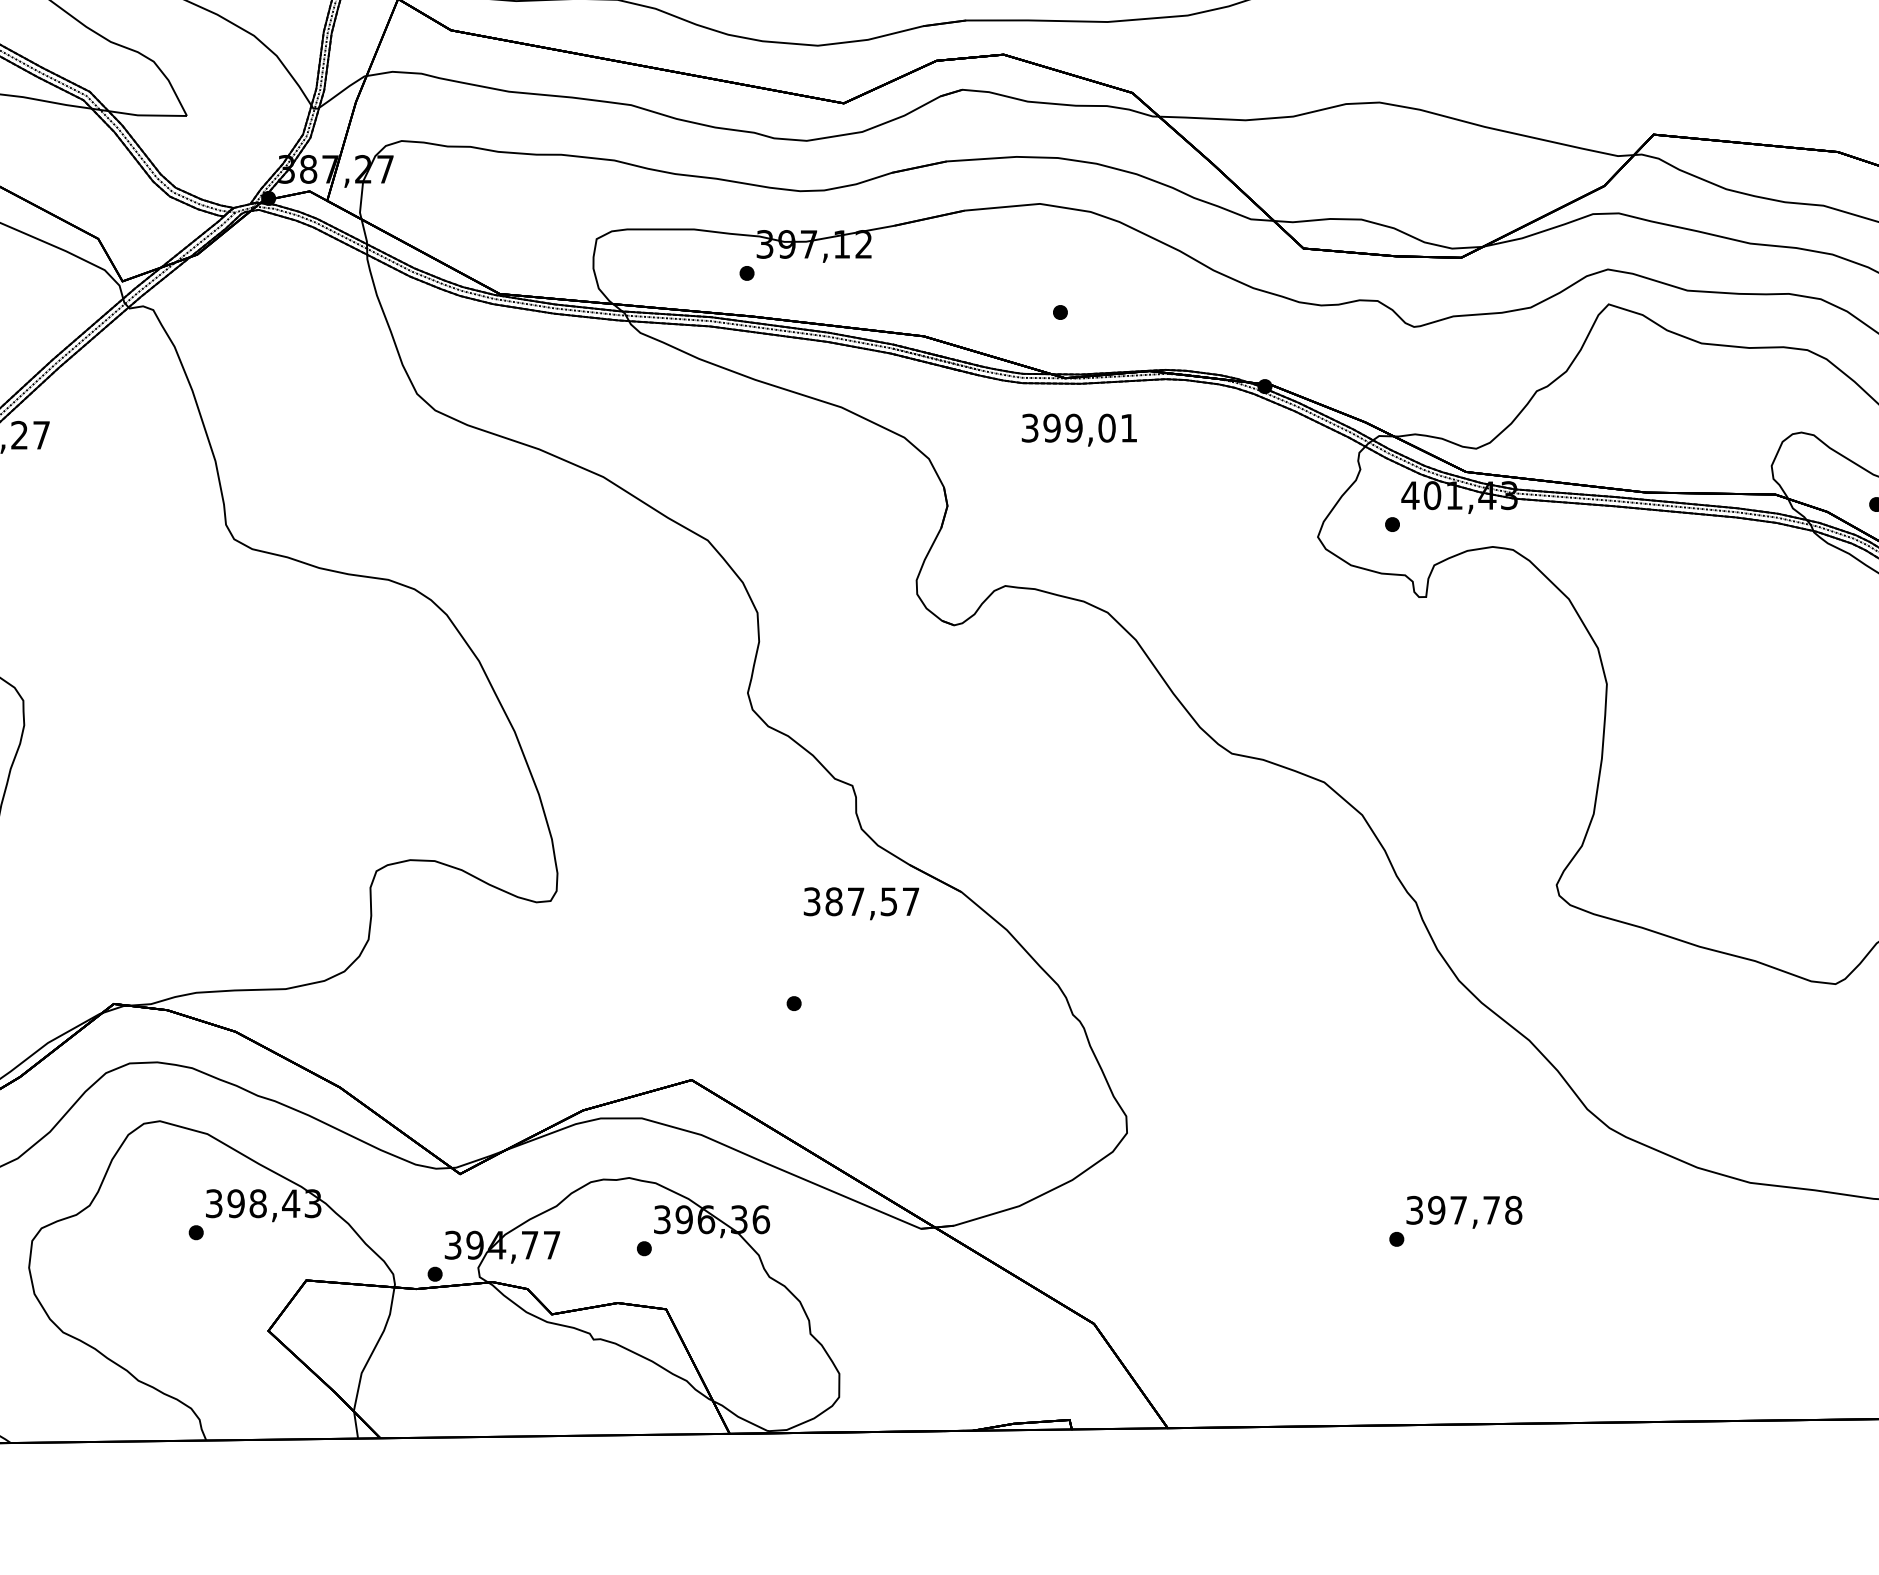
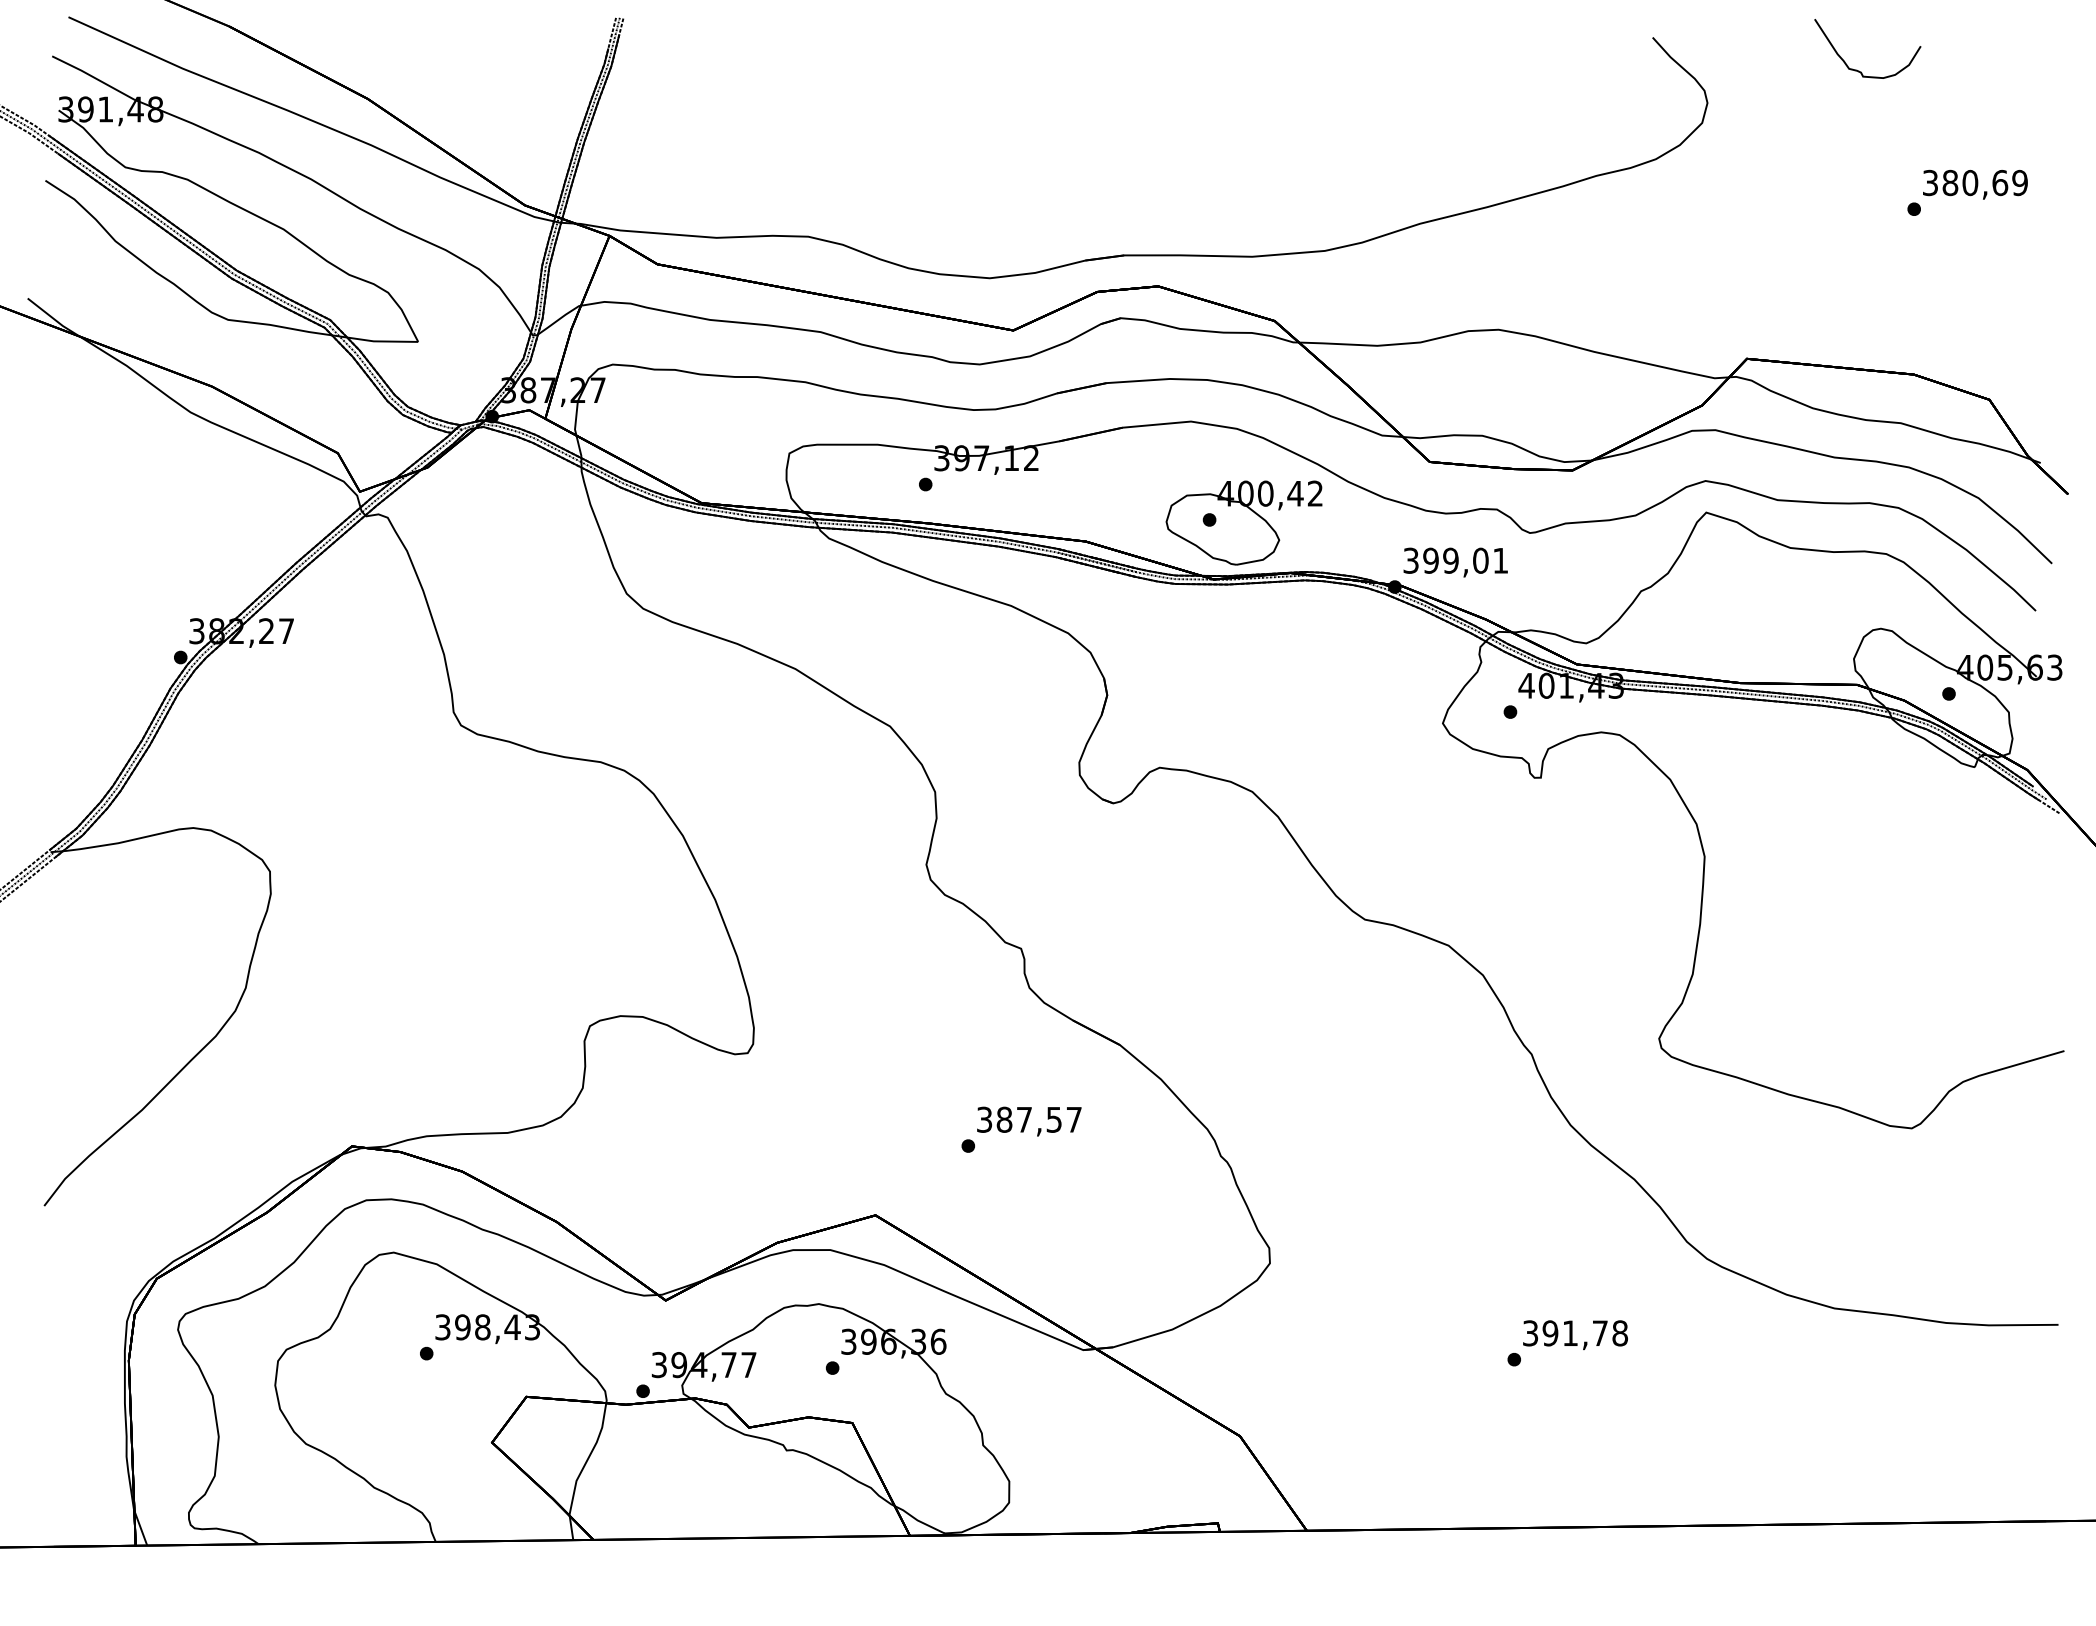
part: (1097, 315) -> (1243, 522), added
text: (1079, 430) -> (1455, 562), moved
text: (861, 903) -> (1029, 1121), moved
text: (1458, 1209) -> (1570, 1332), 397,78 -> 391,78

